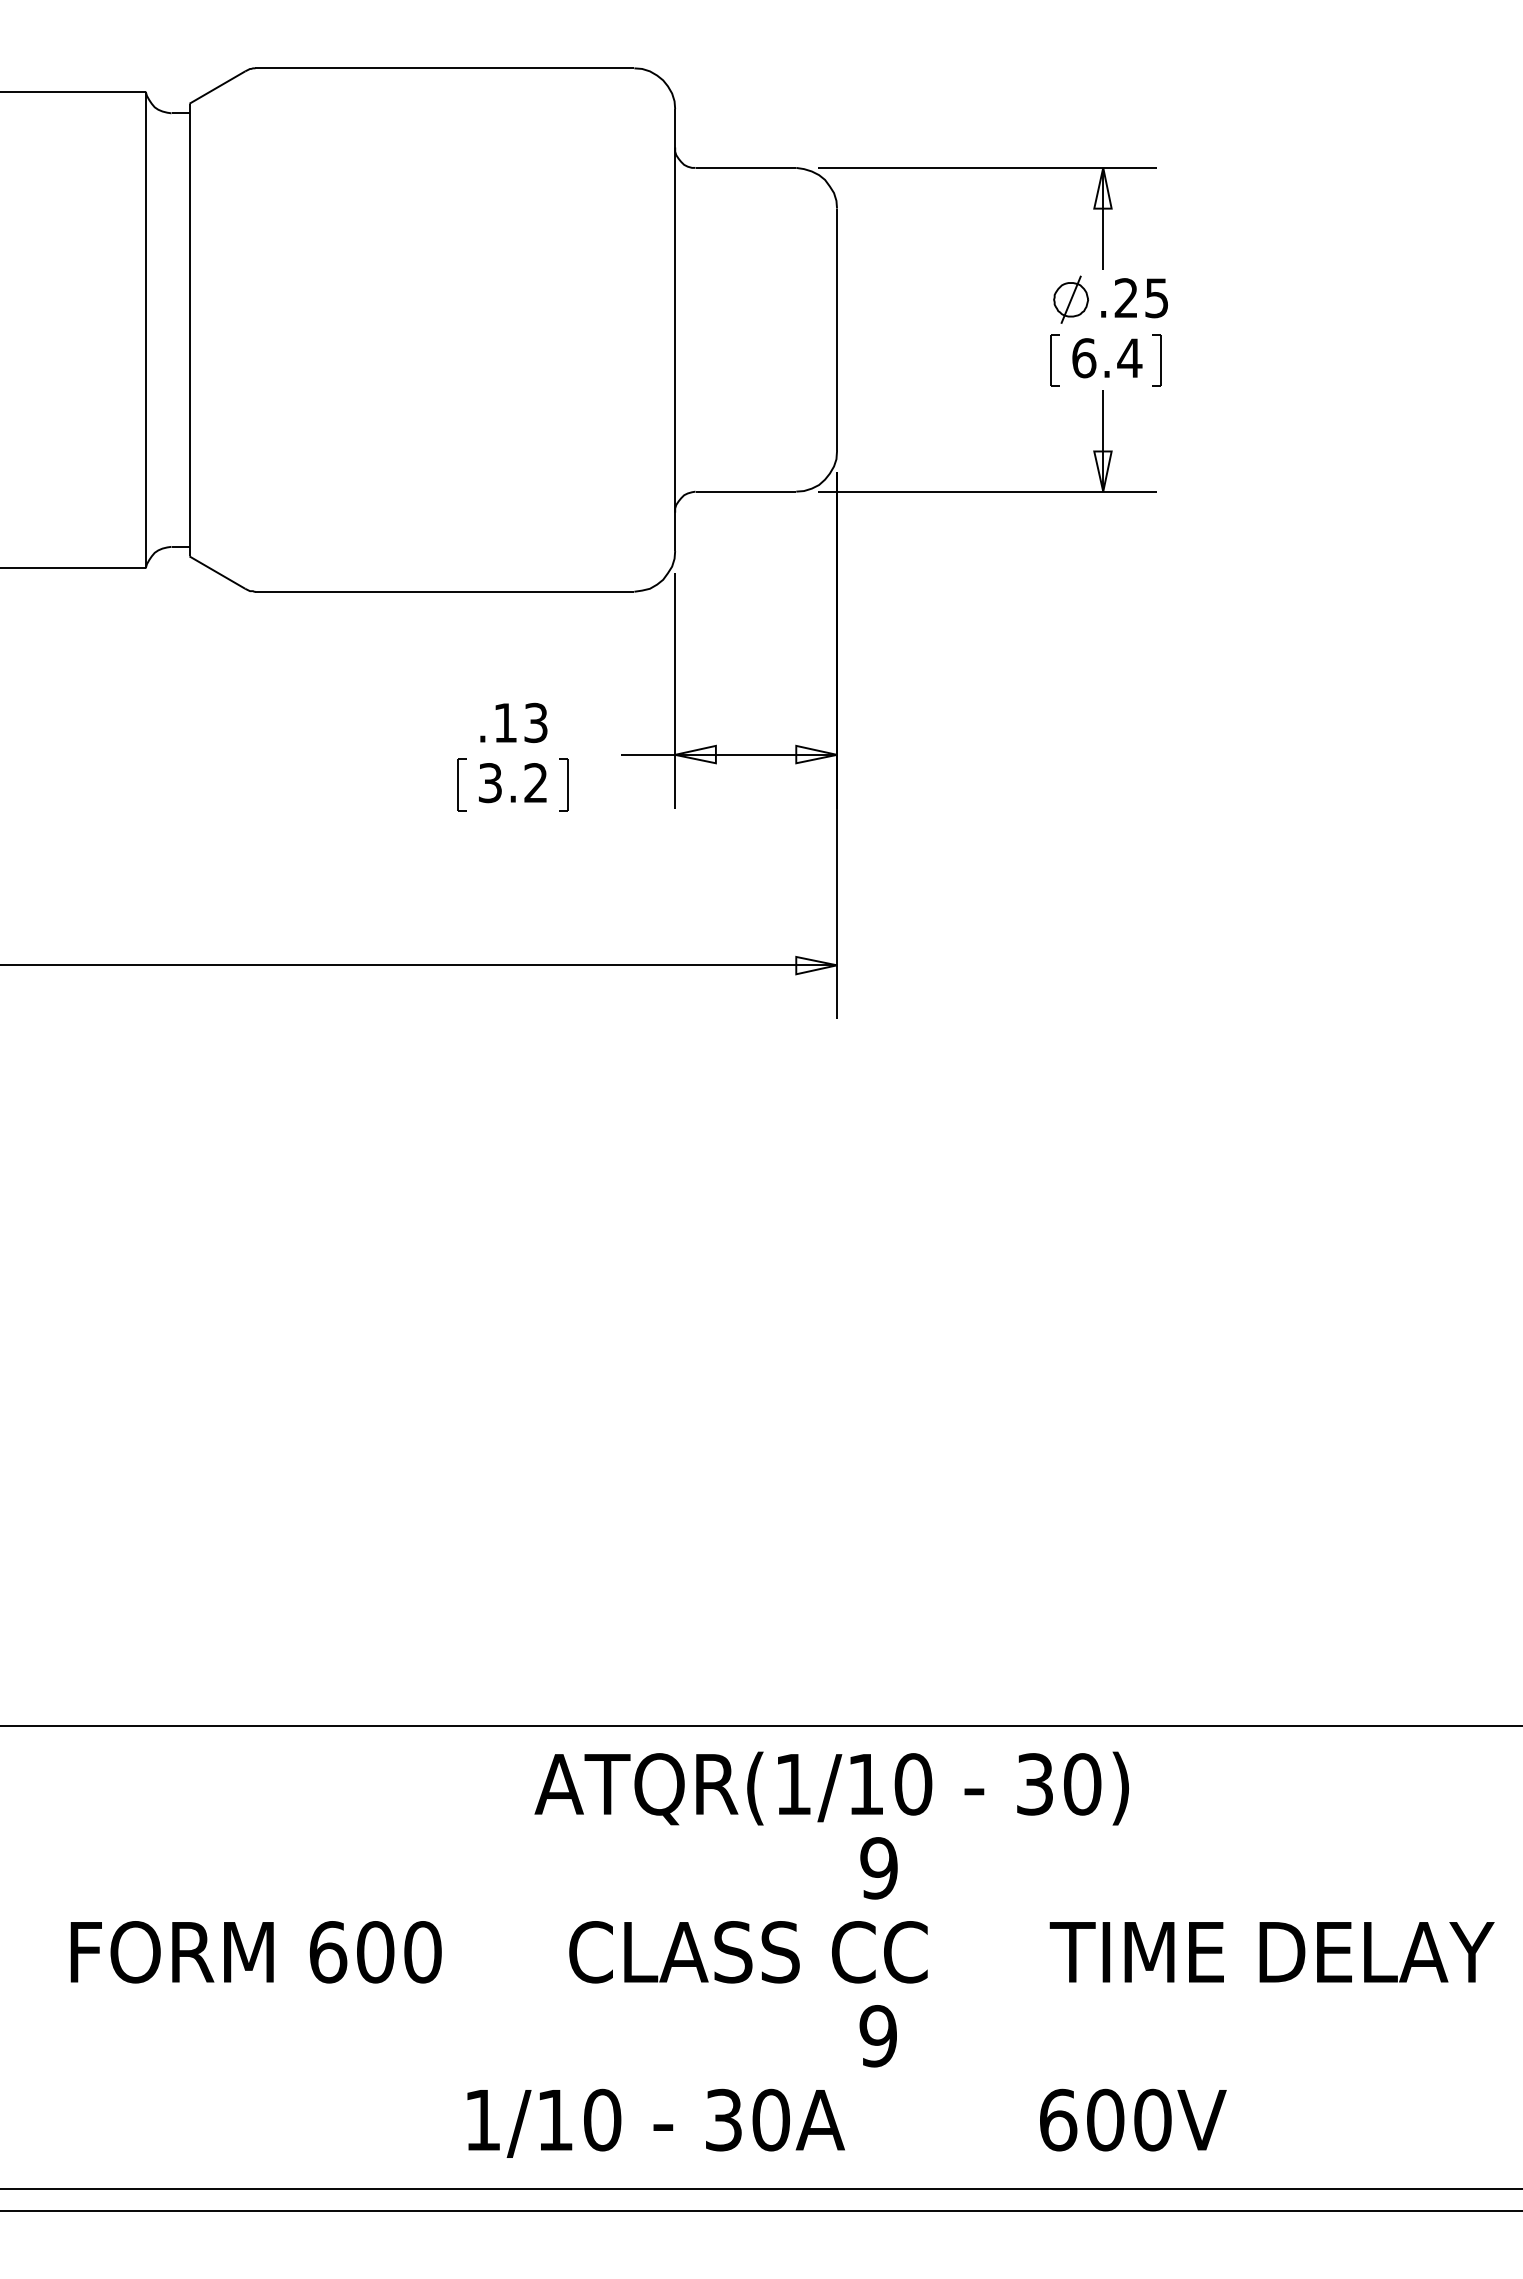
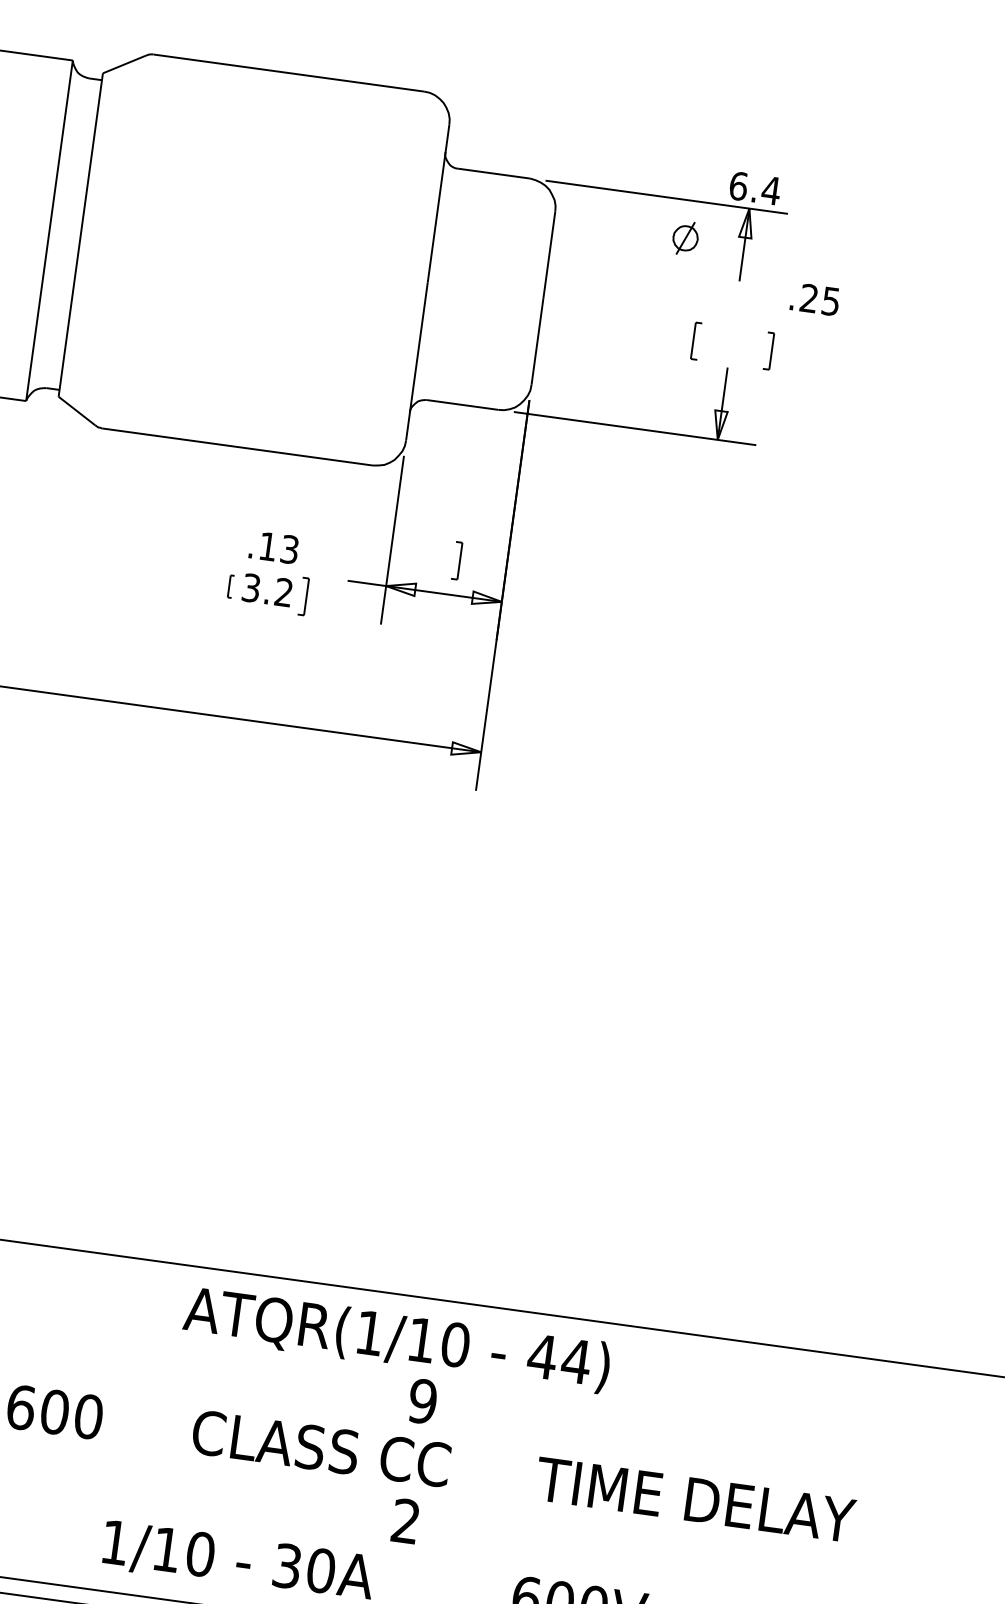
text: (1134, 298) -> (815, 299), moved
part: (1070, 299) -> (685, 238), moved
text: (1107, 358) -> (755, 188), moved
part: (767, 706) -> (456, 560), added
part: (461, 784) -> (230, 586), size x0.6
text: (1058, 1784) -> (559, 1359), 30) -> 44)
text: (877, 2036) -> (405, 1521), 9 -> 2

